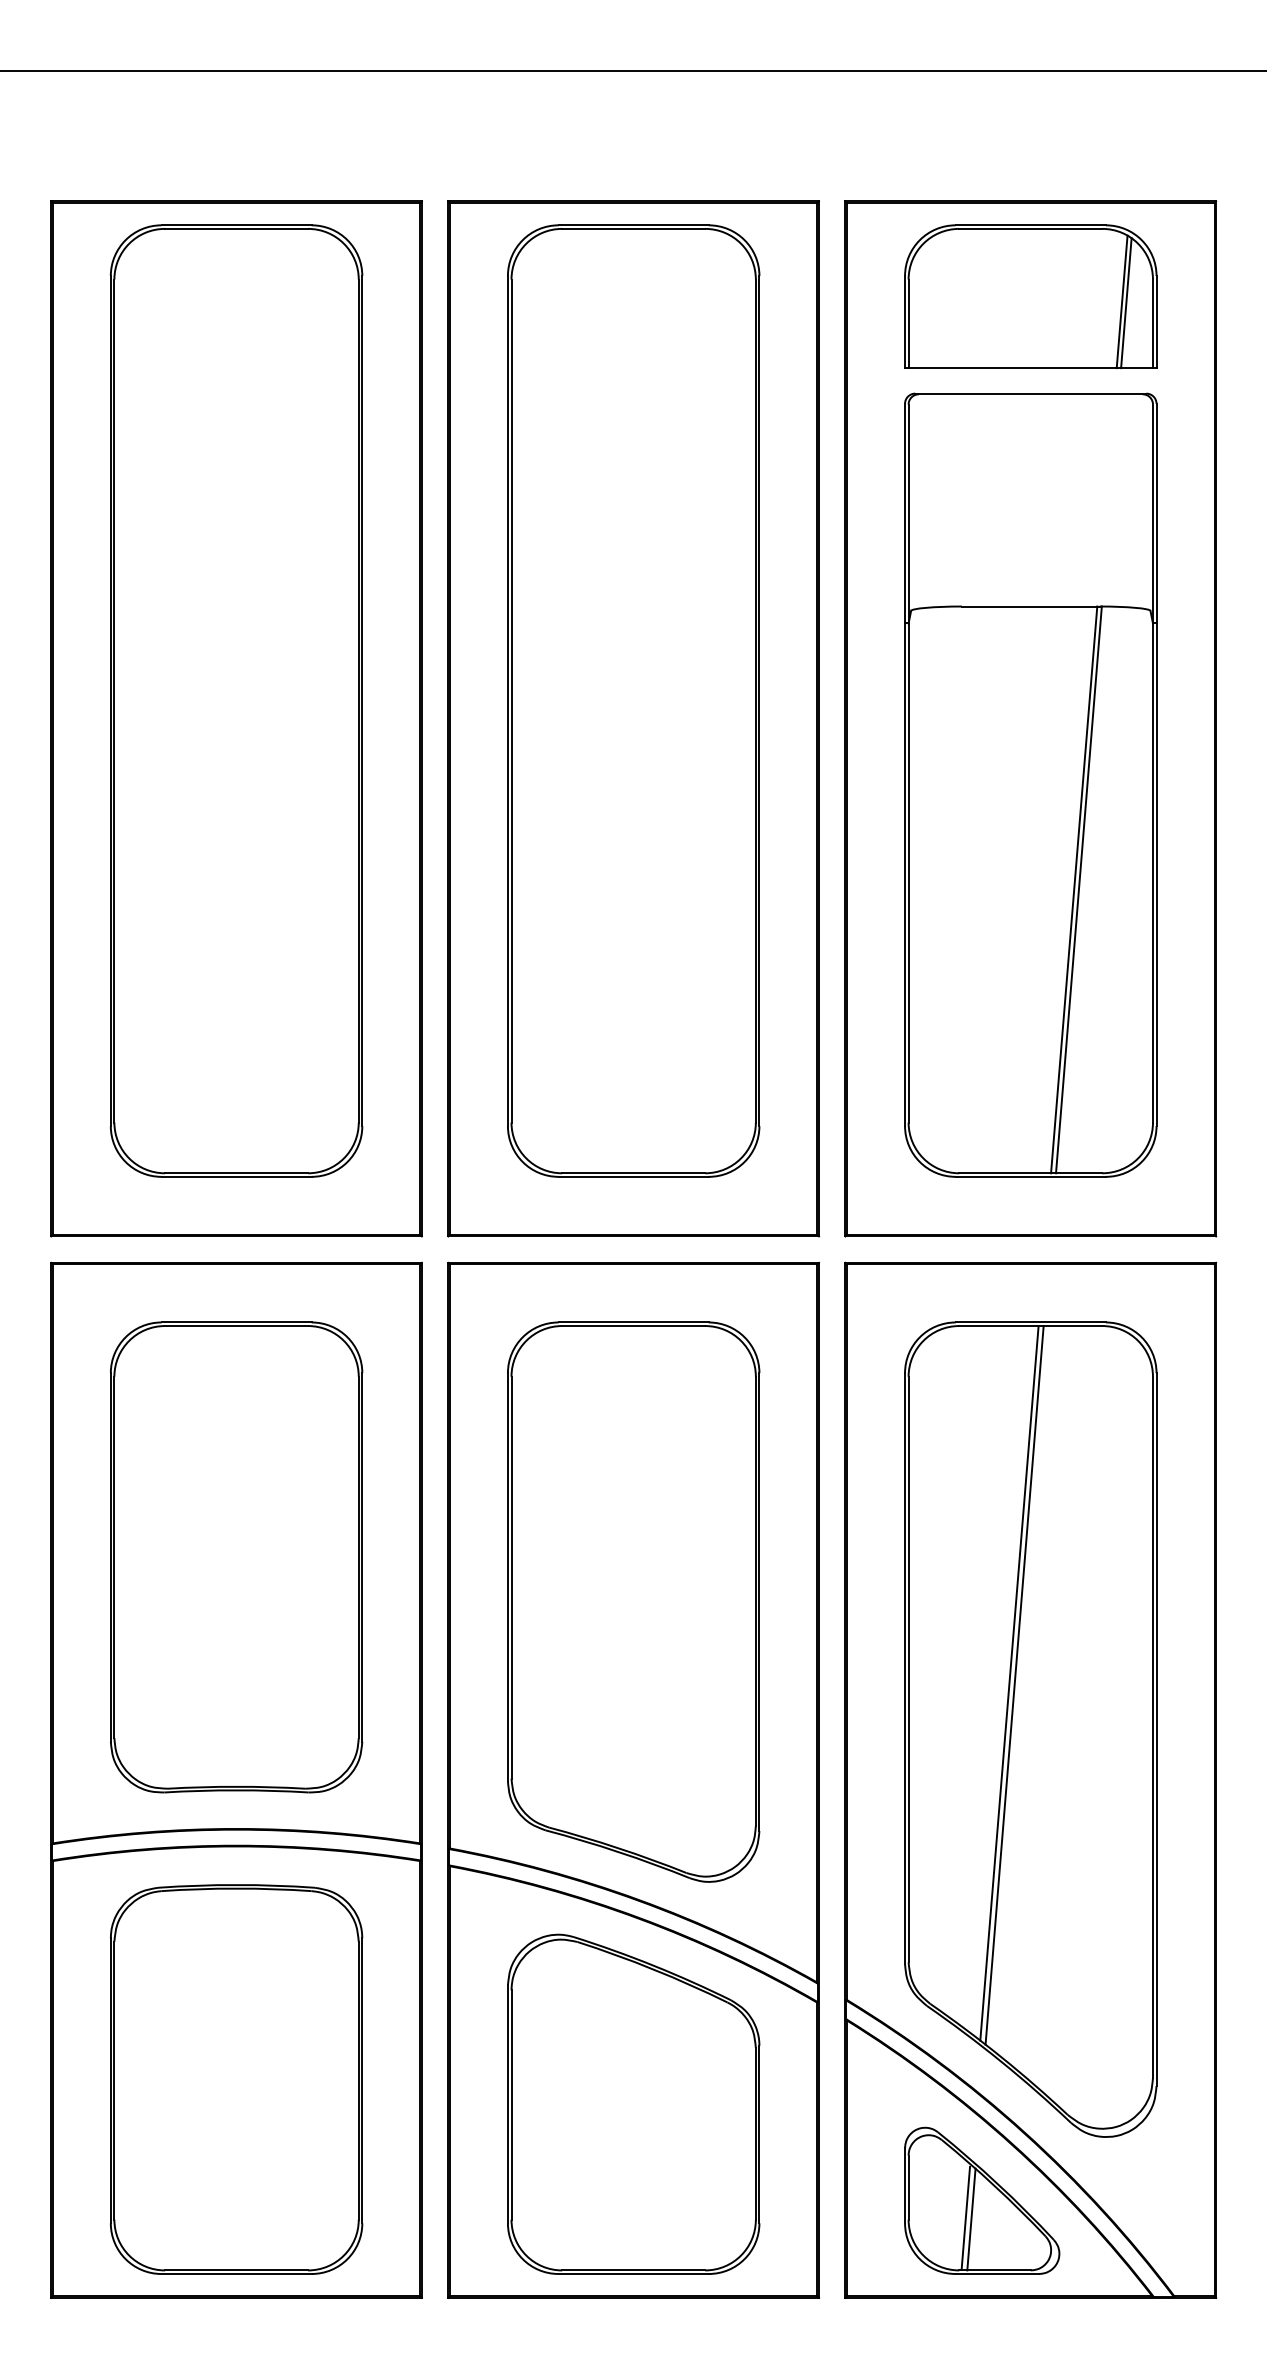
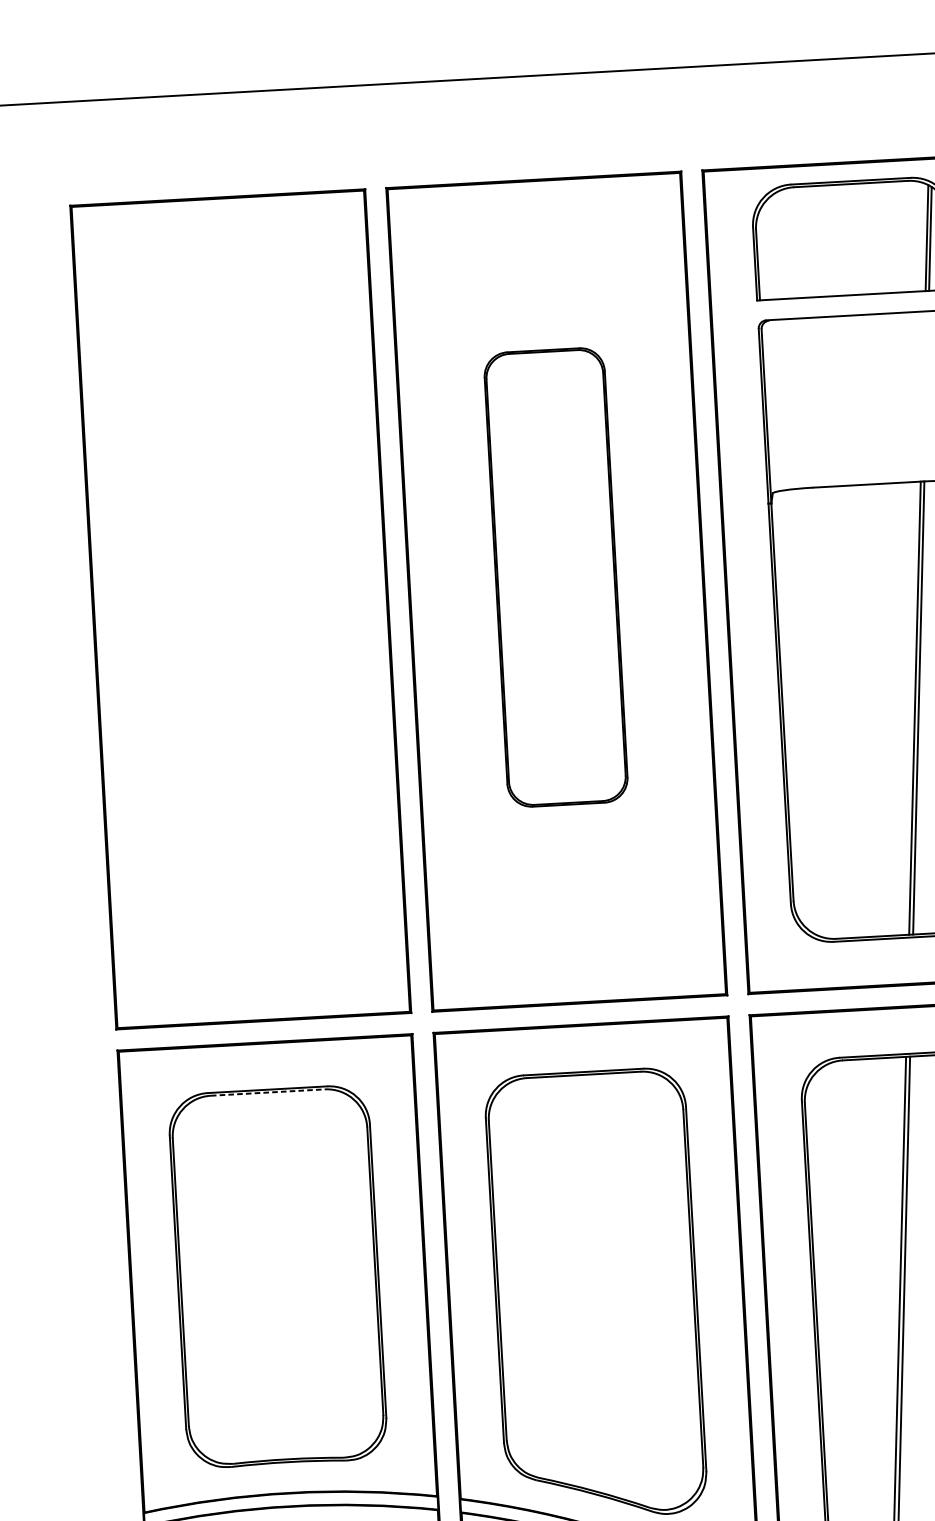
part: (236, 700) -> (239, 594), removed
part: (633, 700) -> (555, 577), size x0.6
line: (237, 1326) -> (268, 1092), solid -> dashed

